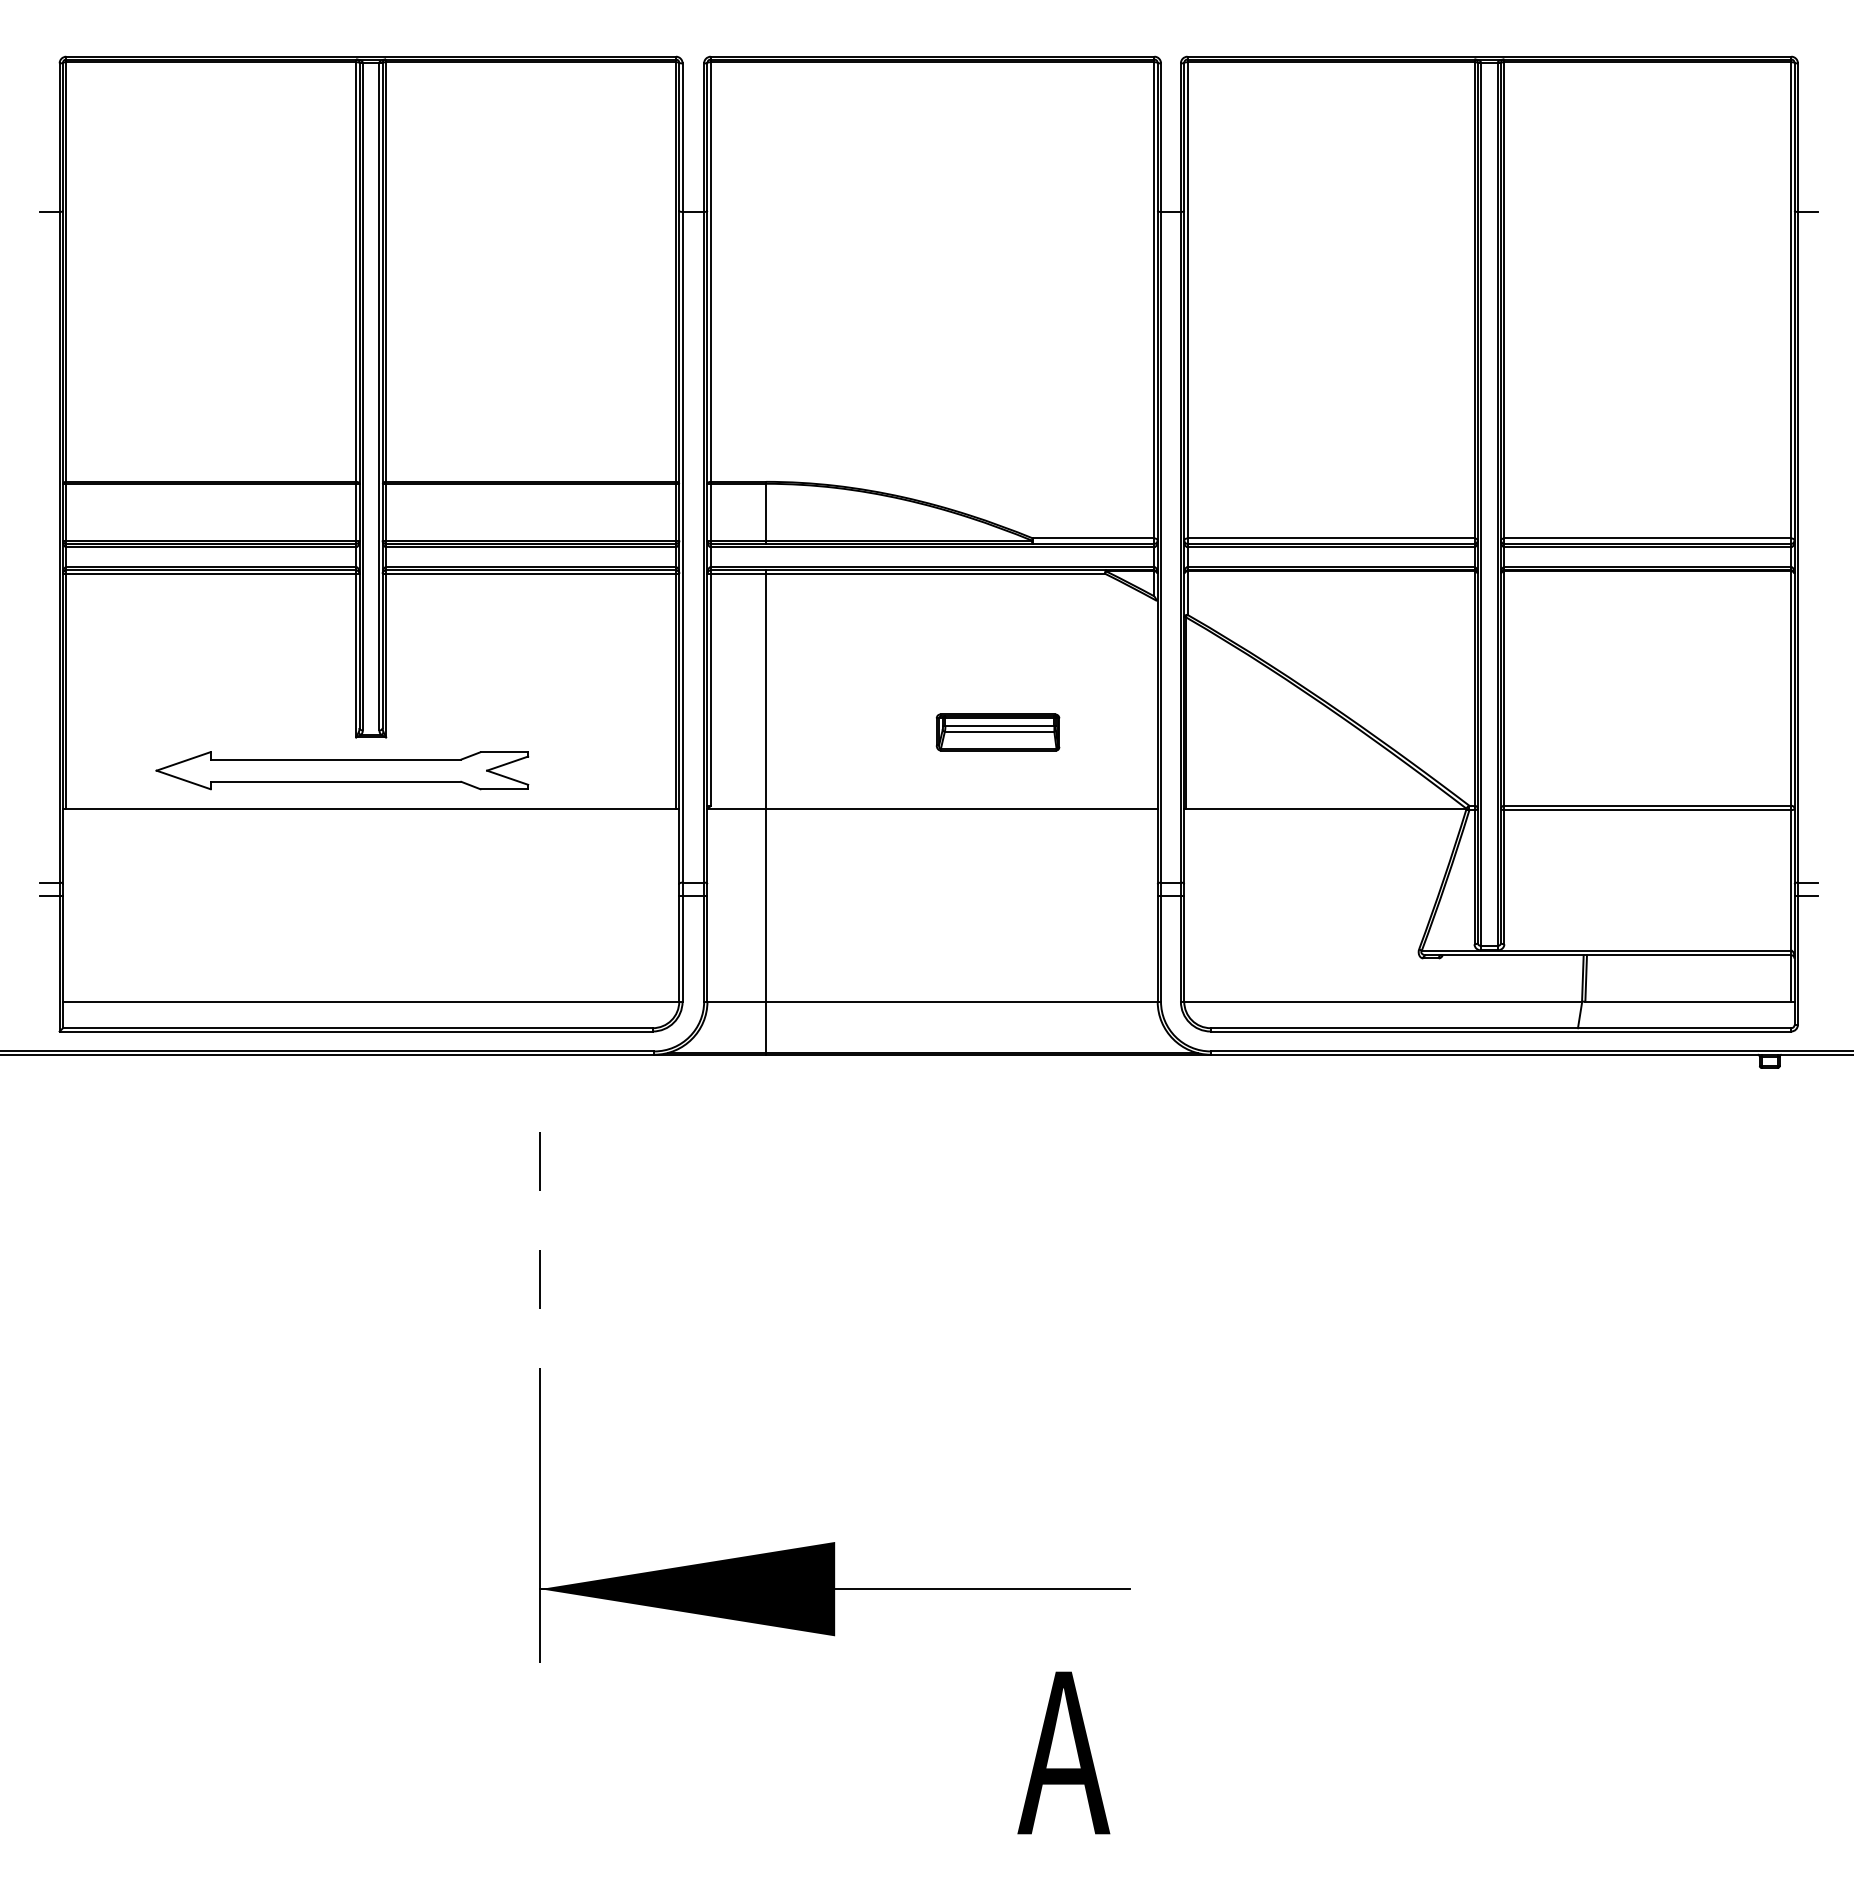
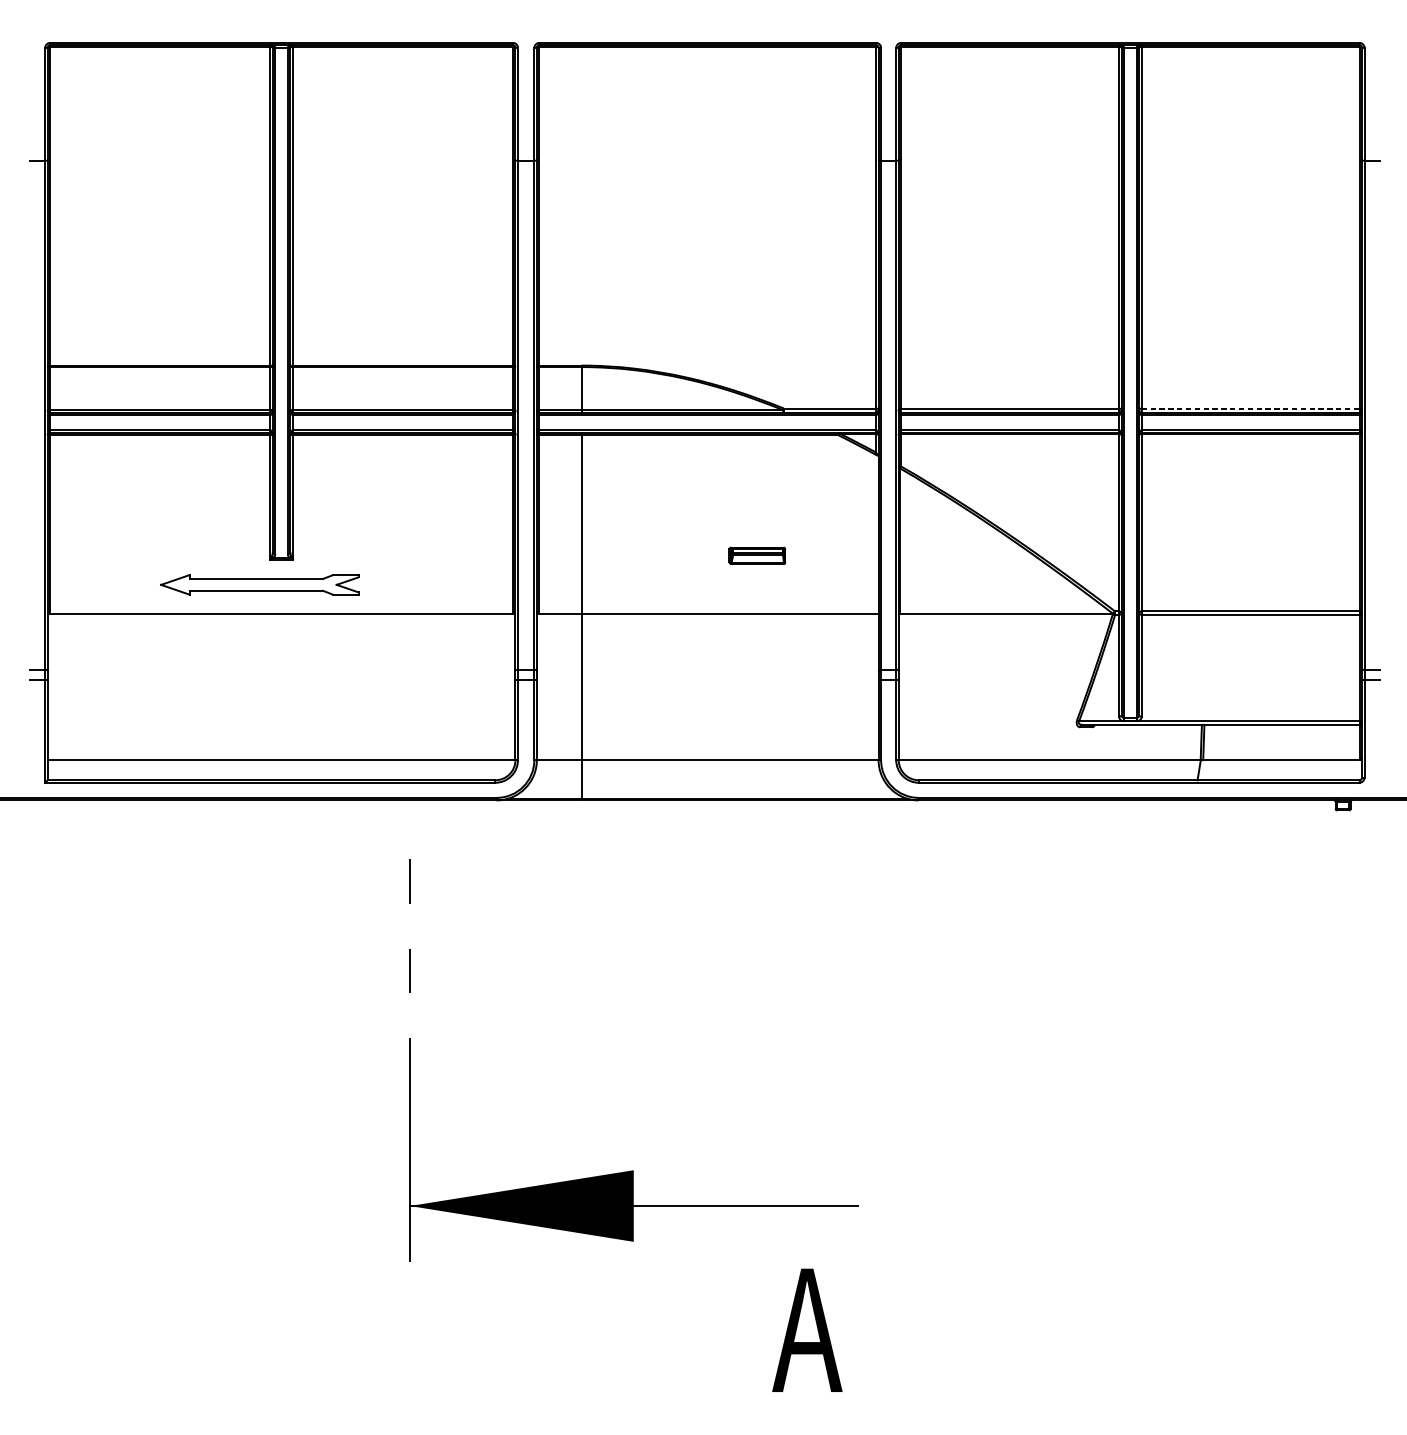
line: (1648, 538) -> (1251, 408), solid -> dashed
part: (997, 732) -> (757, 555), size x0.6
part: (342, 770) -> (259, 584), size x0.7

